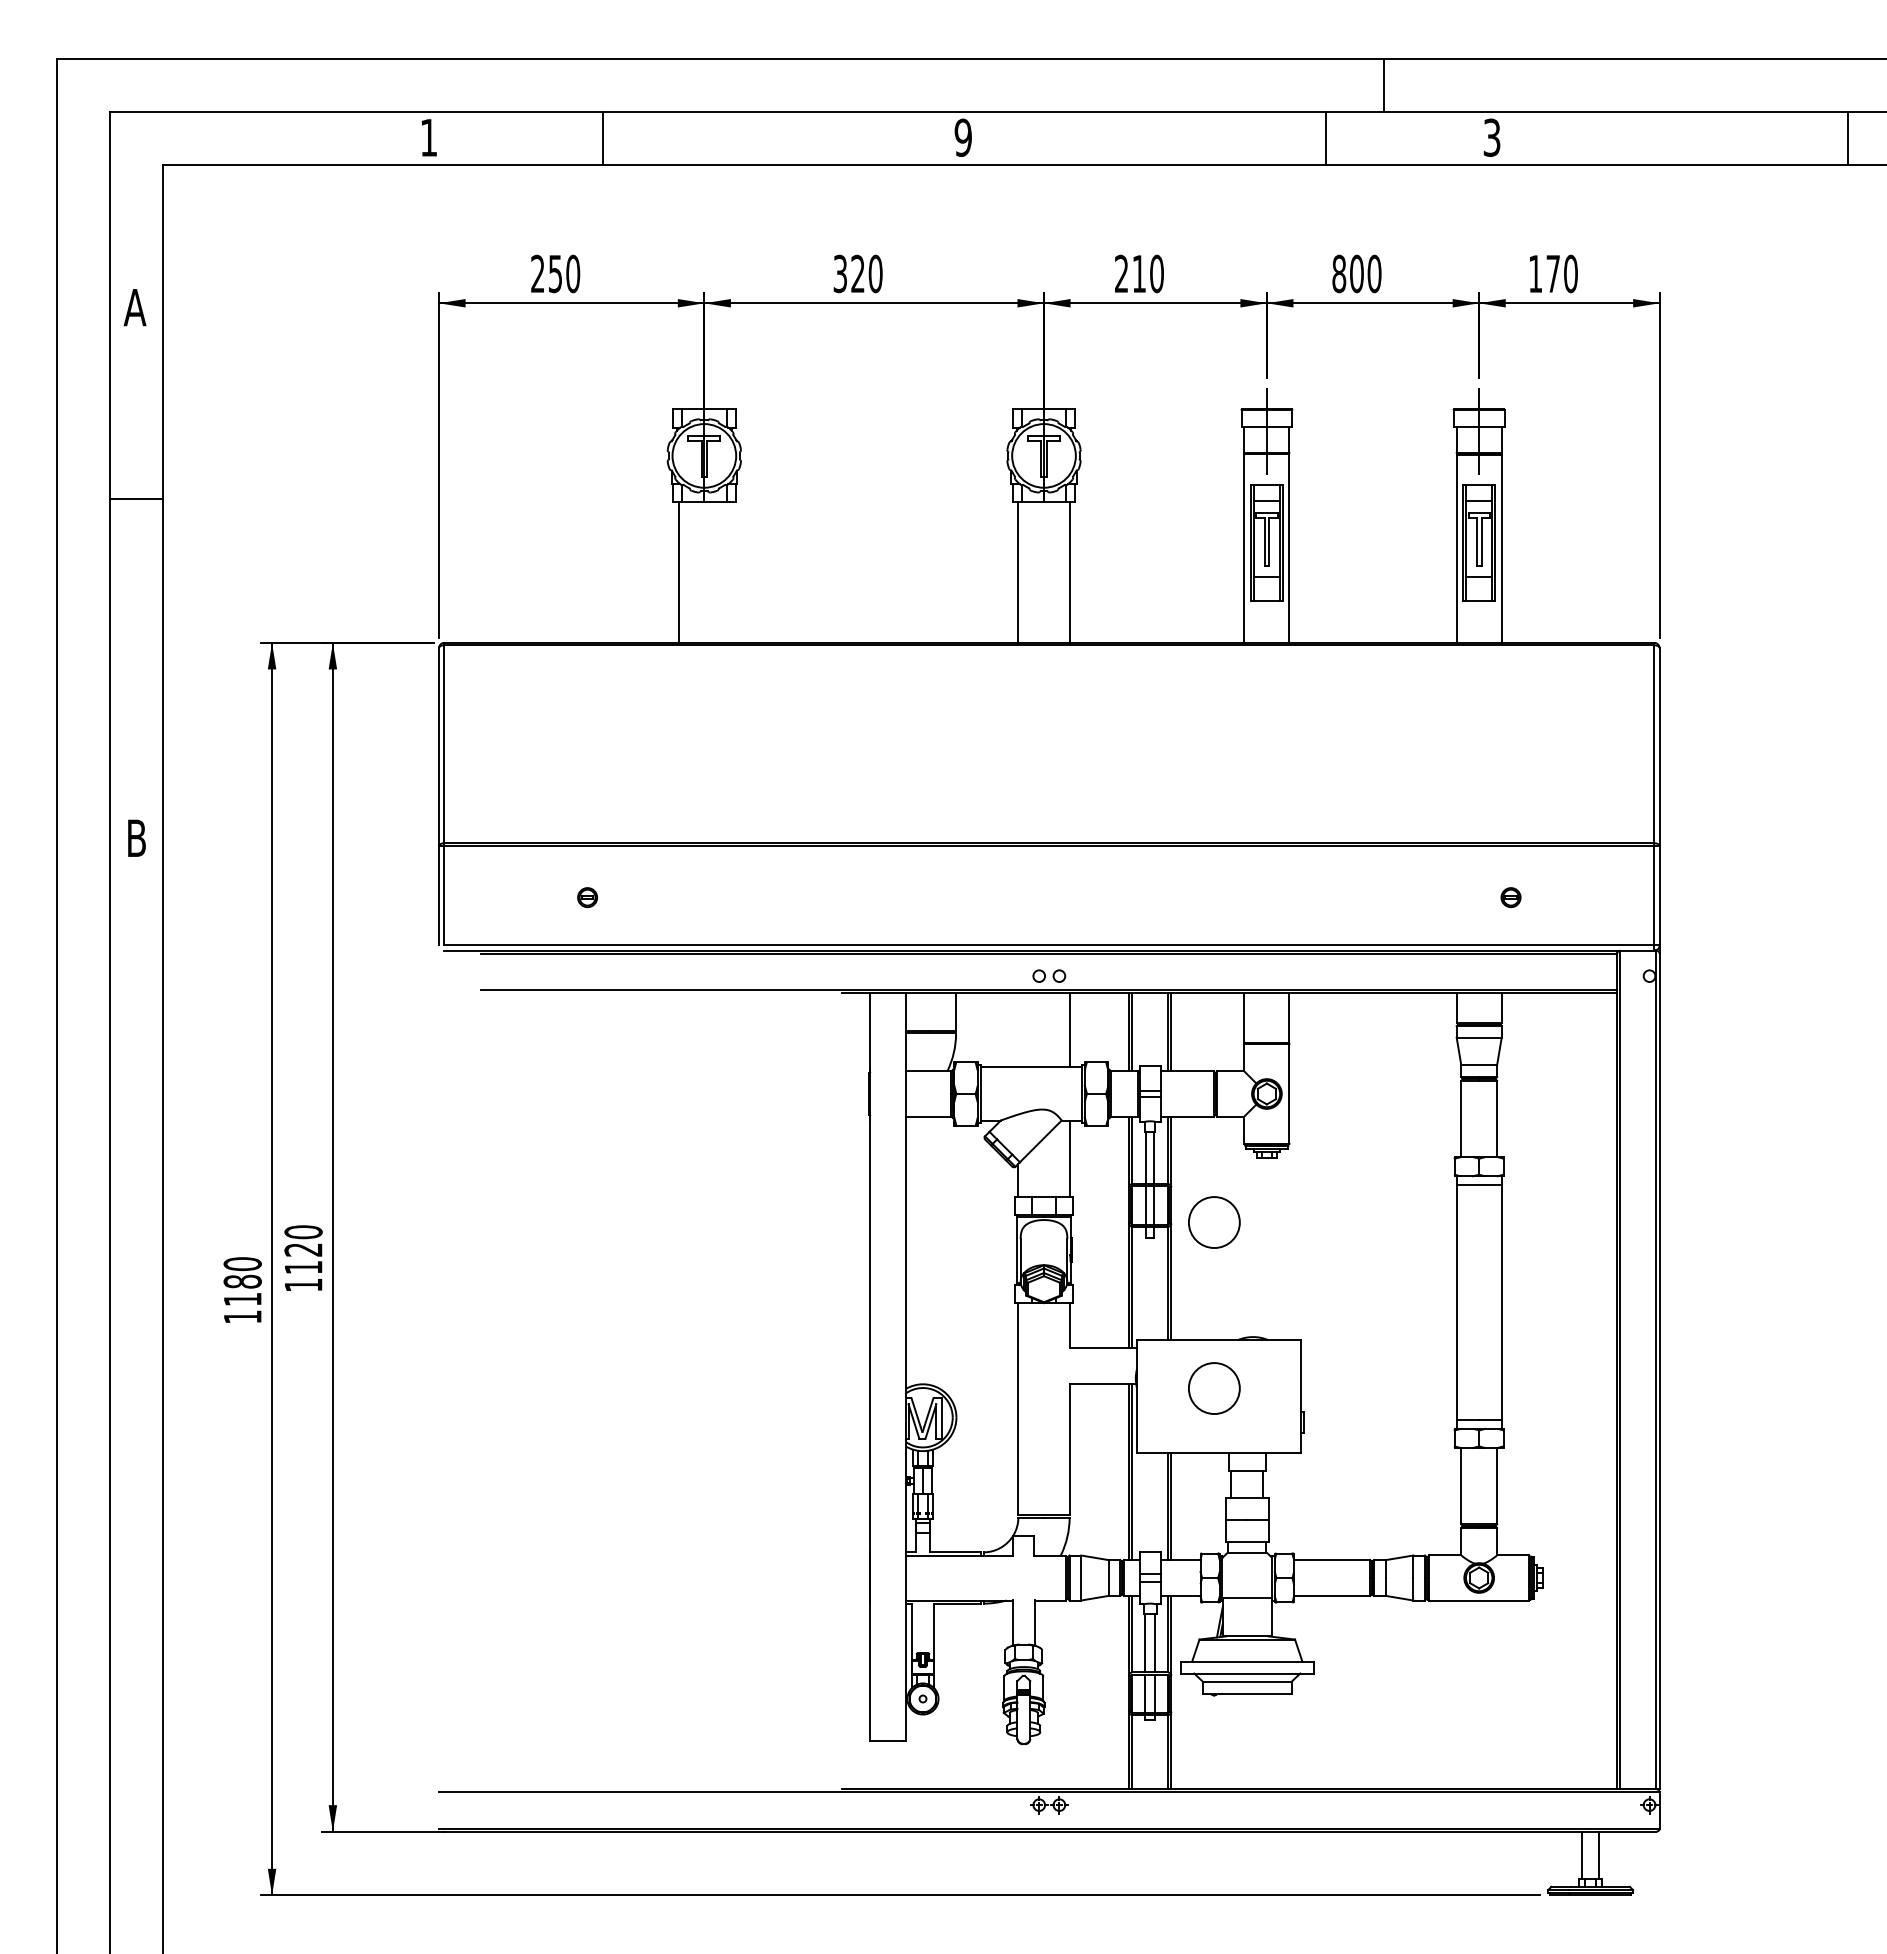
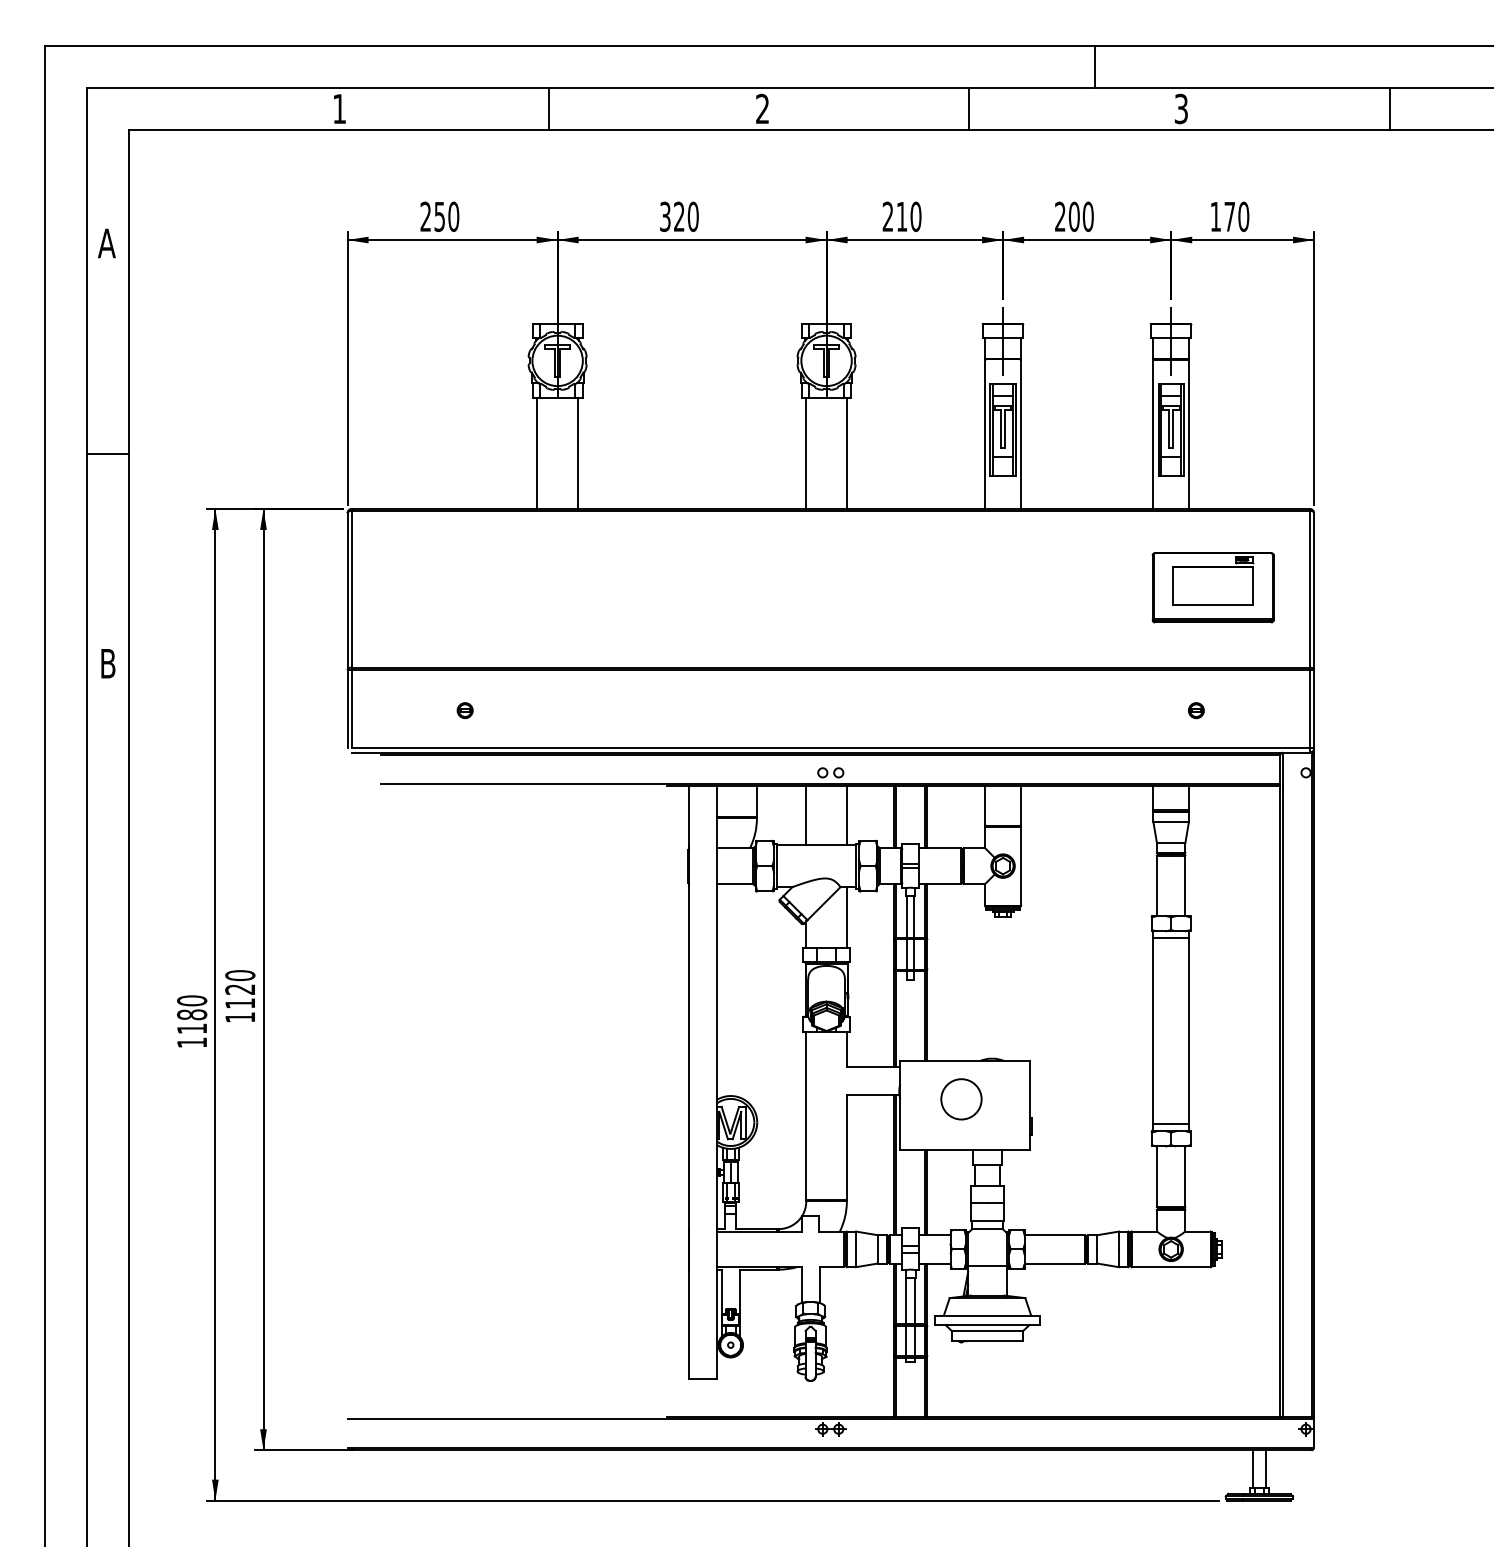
line: (602, 137) -> (549, 108), moved
text: (962, 137) -> (762, 108), 9 -> 2
line: (1326, 137) -> (969, 108), moved
line: (1848, 137) -> (1389, 108), moved
text: (1339, 273) -> (1060, 216), 800 -> 200
line: (135, 499) -> (107, 454), moved
line: (730, 572) -> (578, 453), added
part: (1532, 742) -> (1213, 587), added
line: (1018, 1030) -> (806, 815), added
circle: (1214, 1222) -> (961, 967), removed

